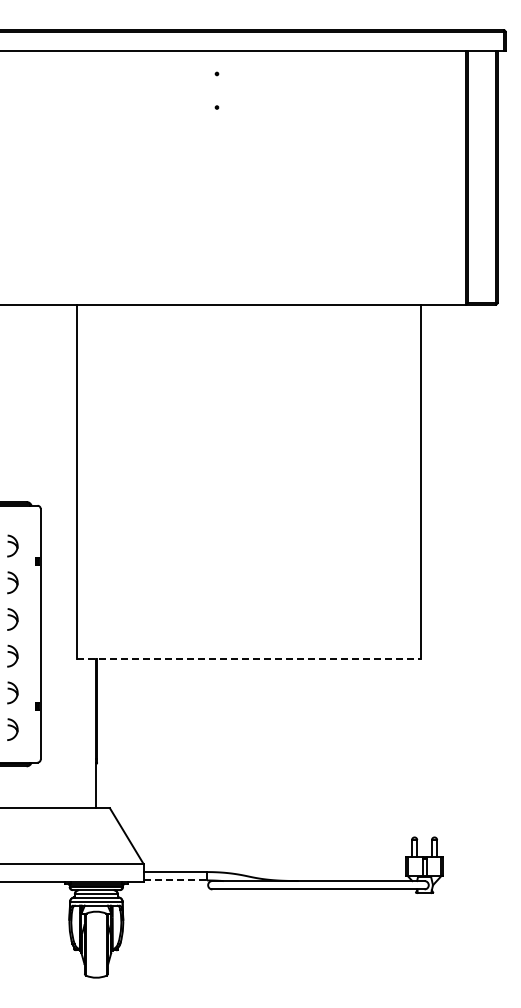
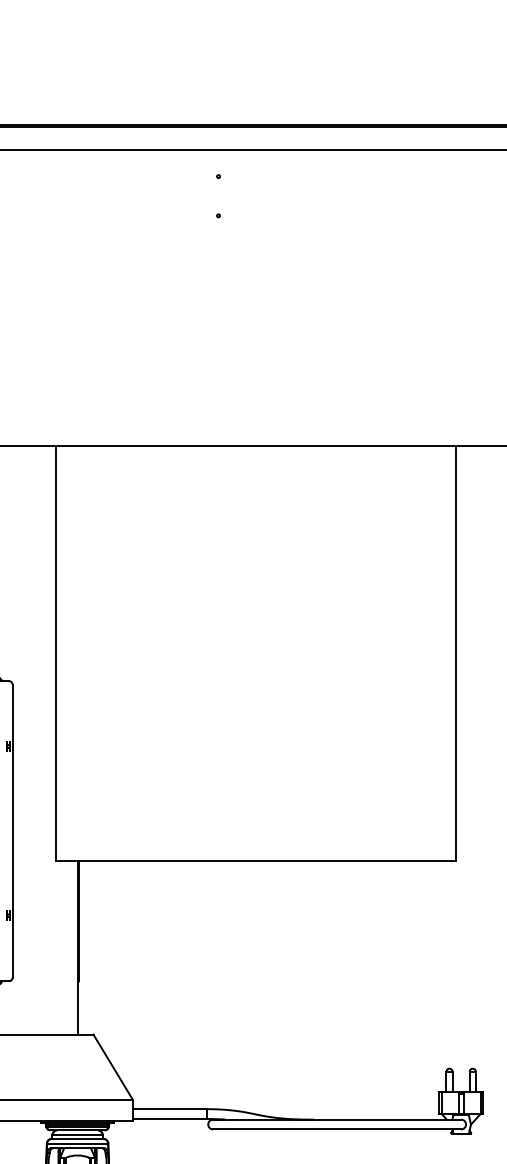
line: (249, 659) -> (256, 860), dashed -> solid
line: (175, 880) -> (170, 1119), dashed -> solid

